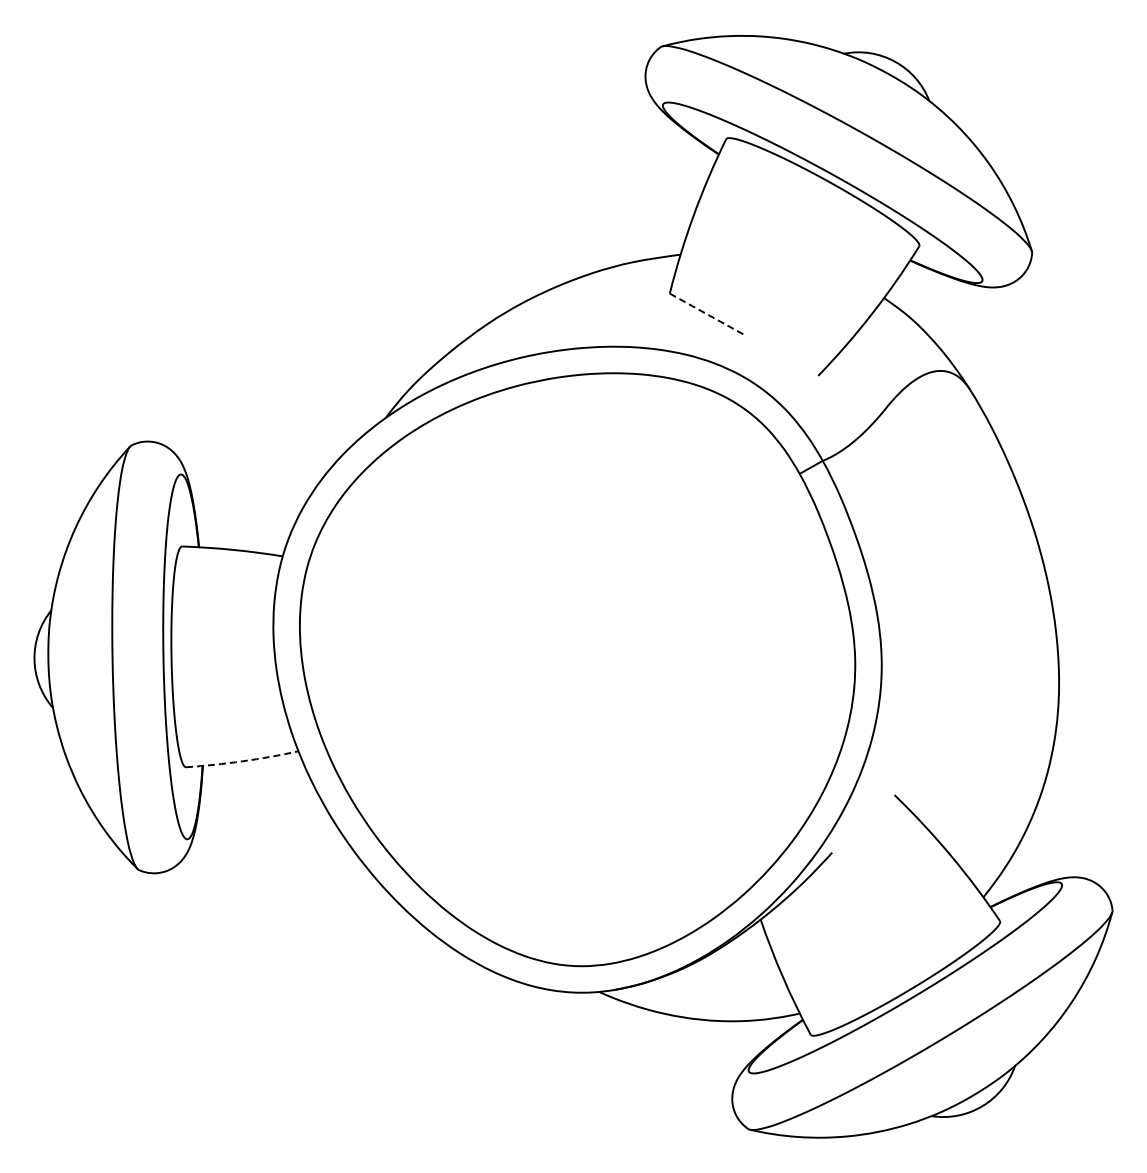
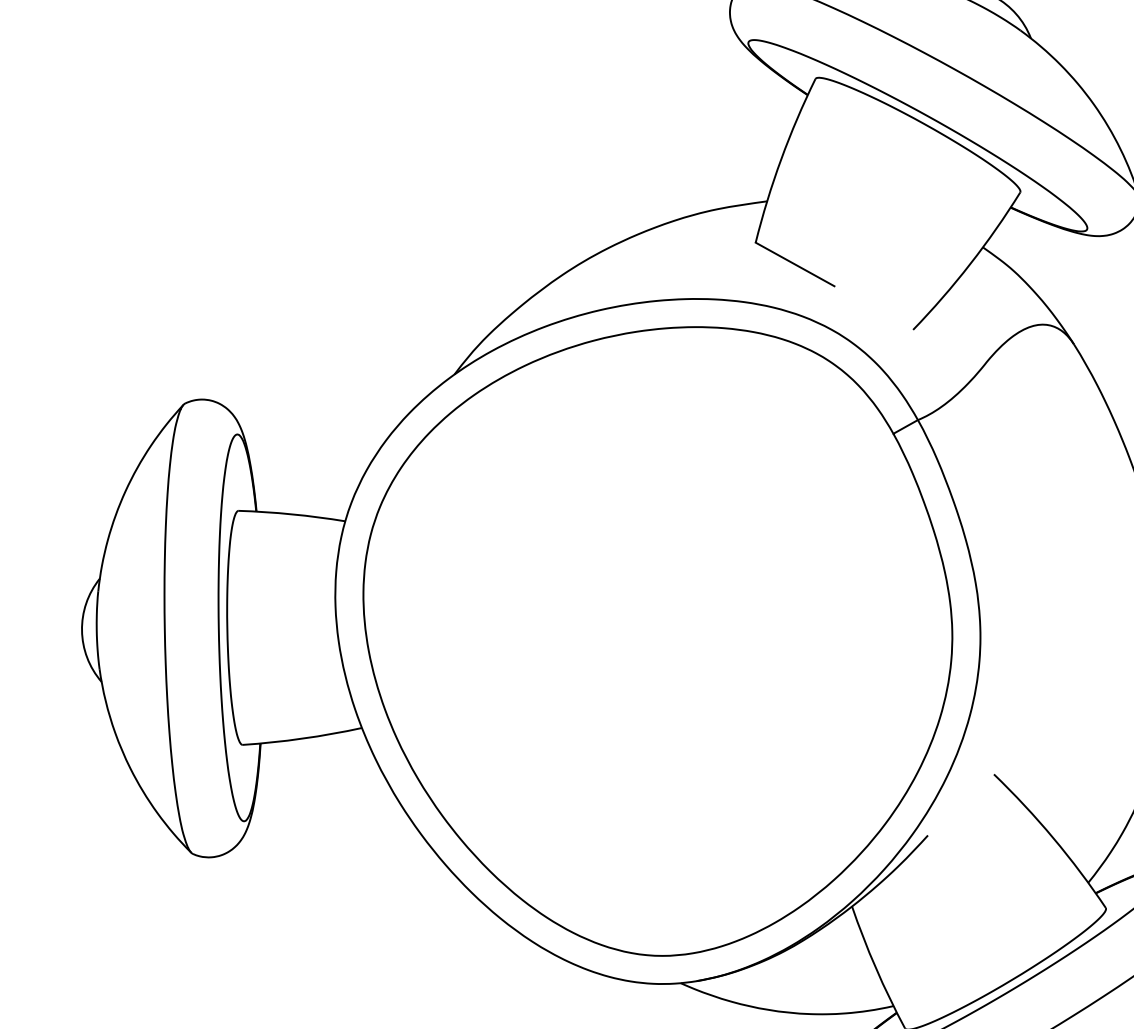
line: (707, 314) -> (795, 264), dashed -> solid
arc: (242, 761) -> (302, 738), dashed -> solid

